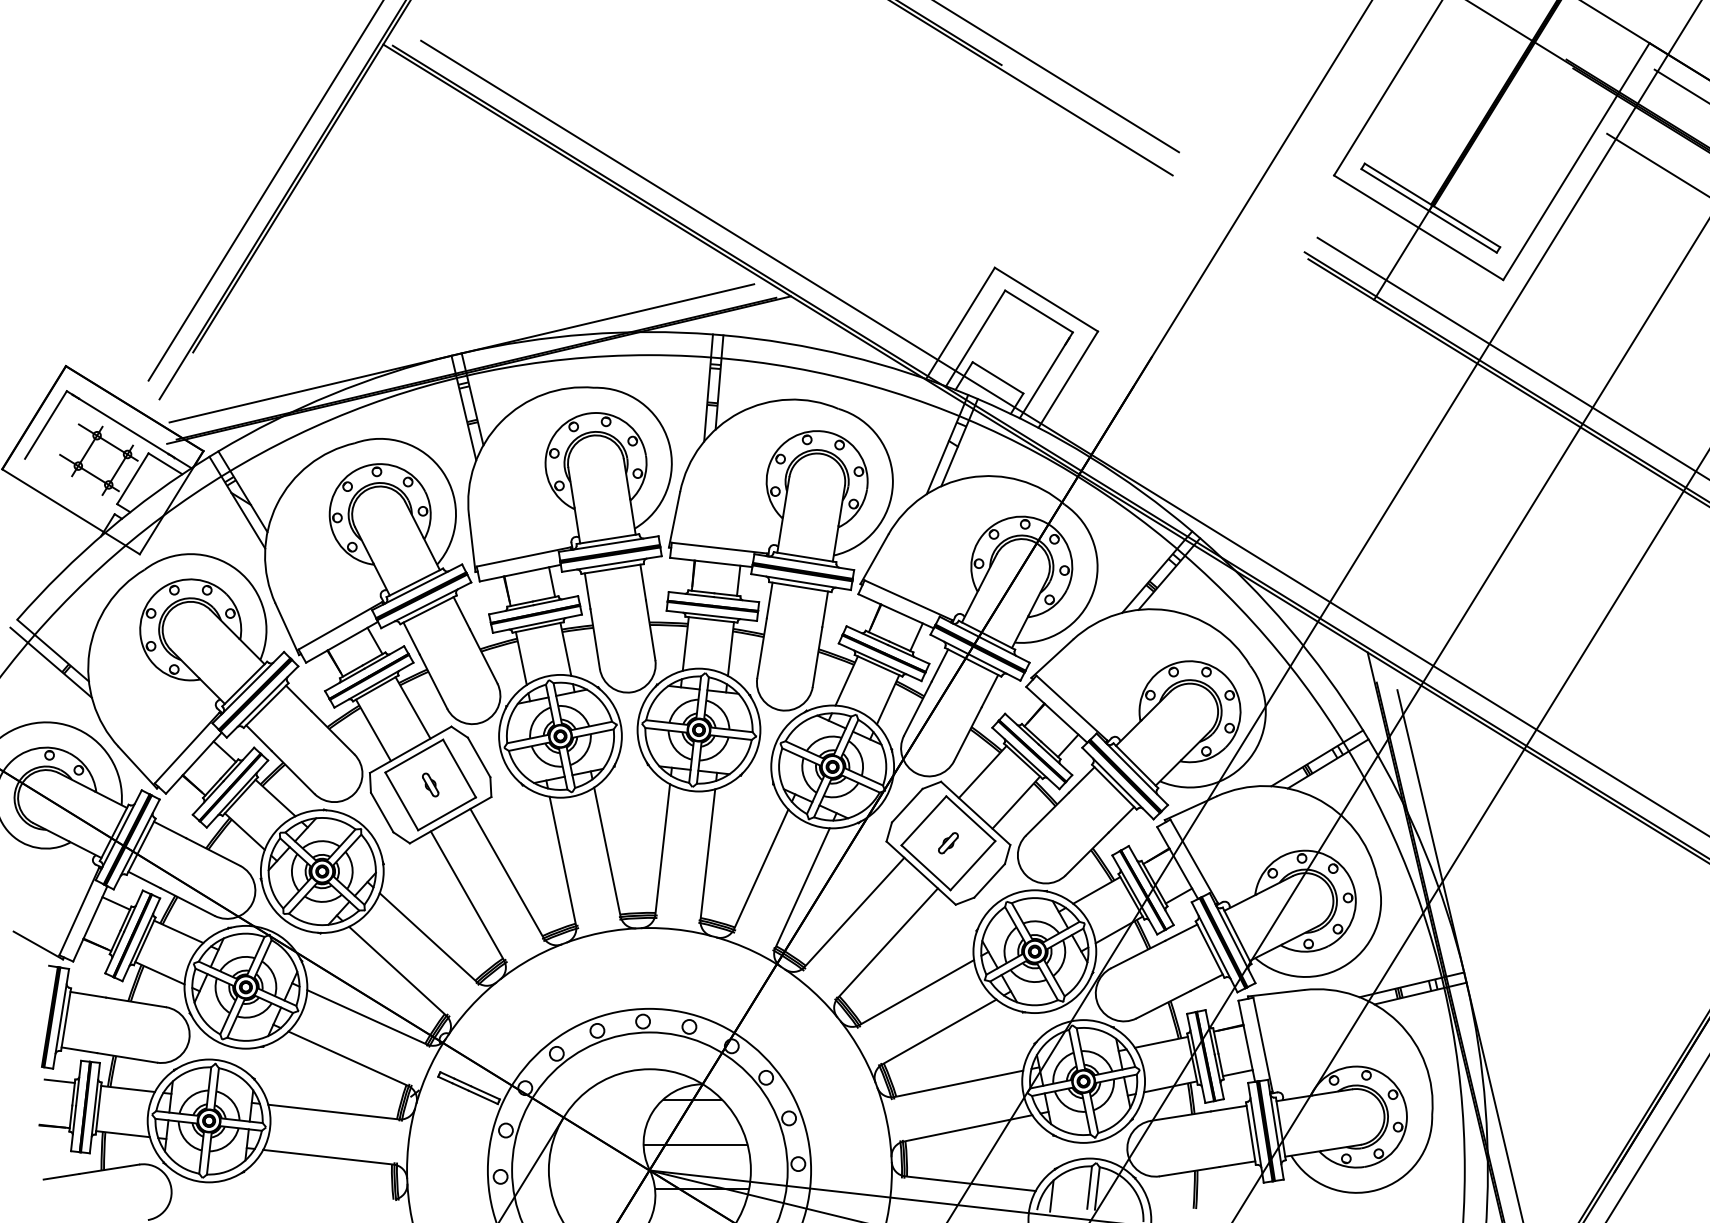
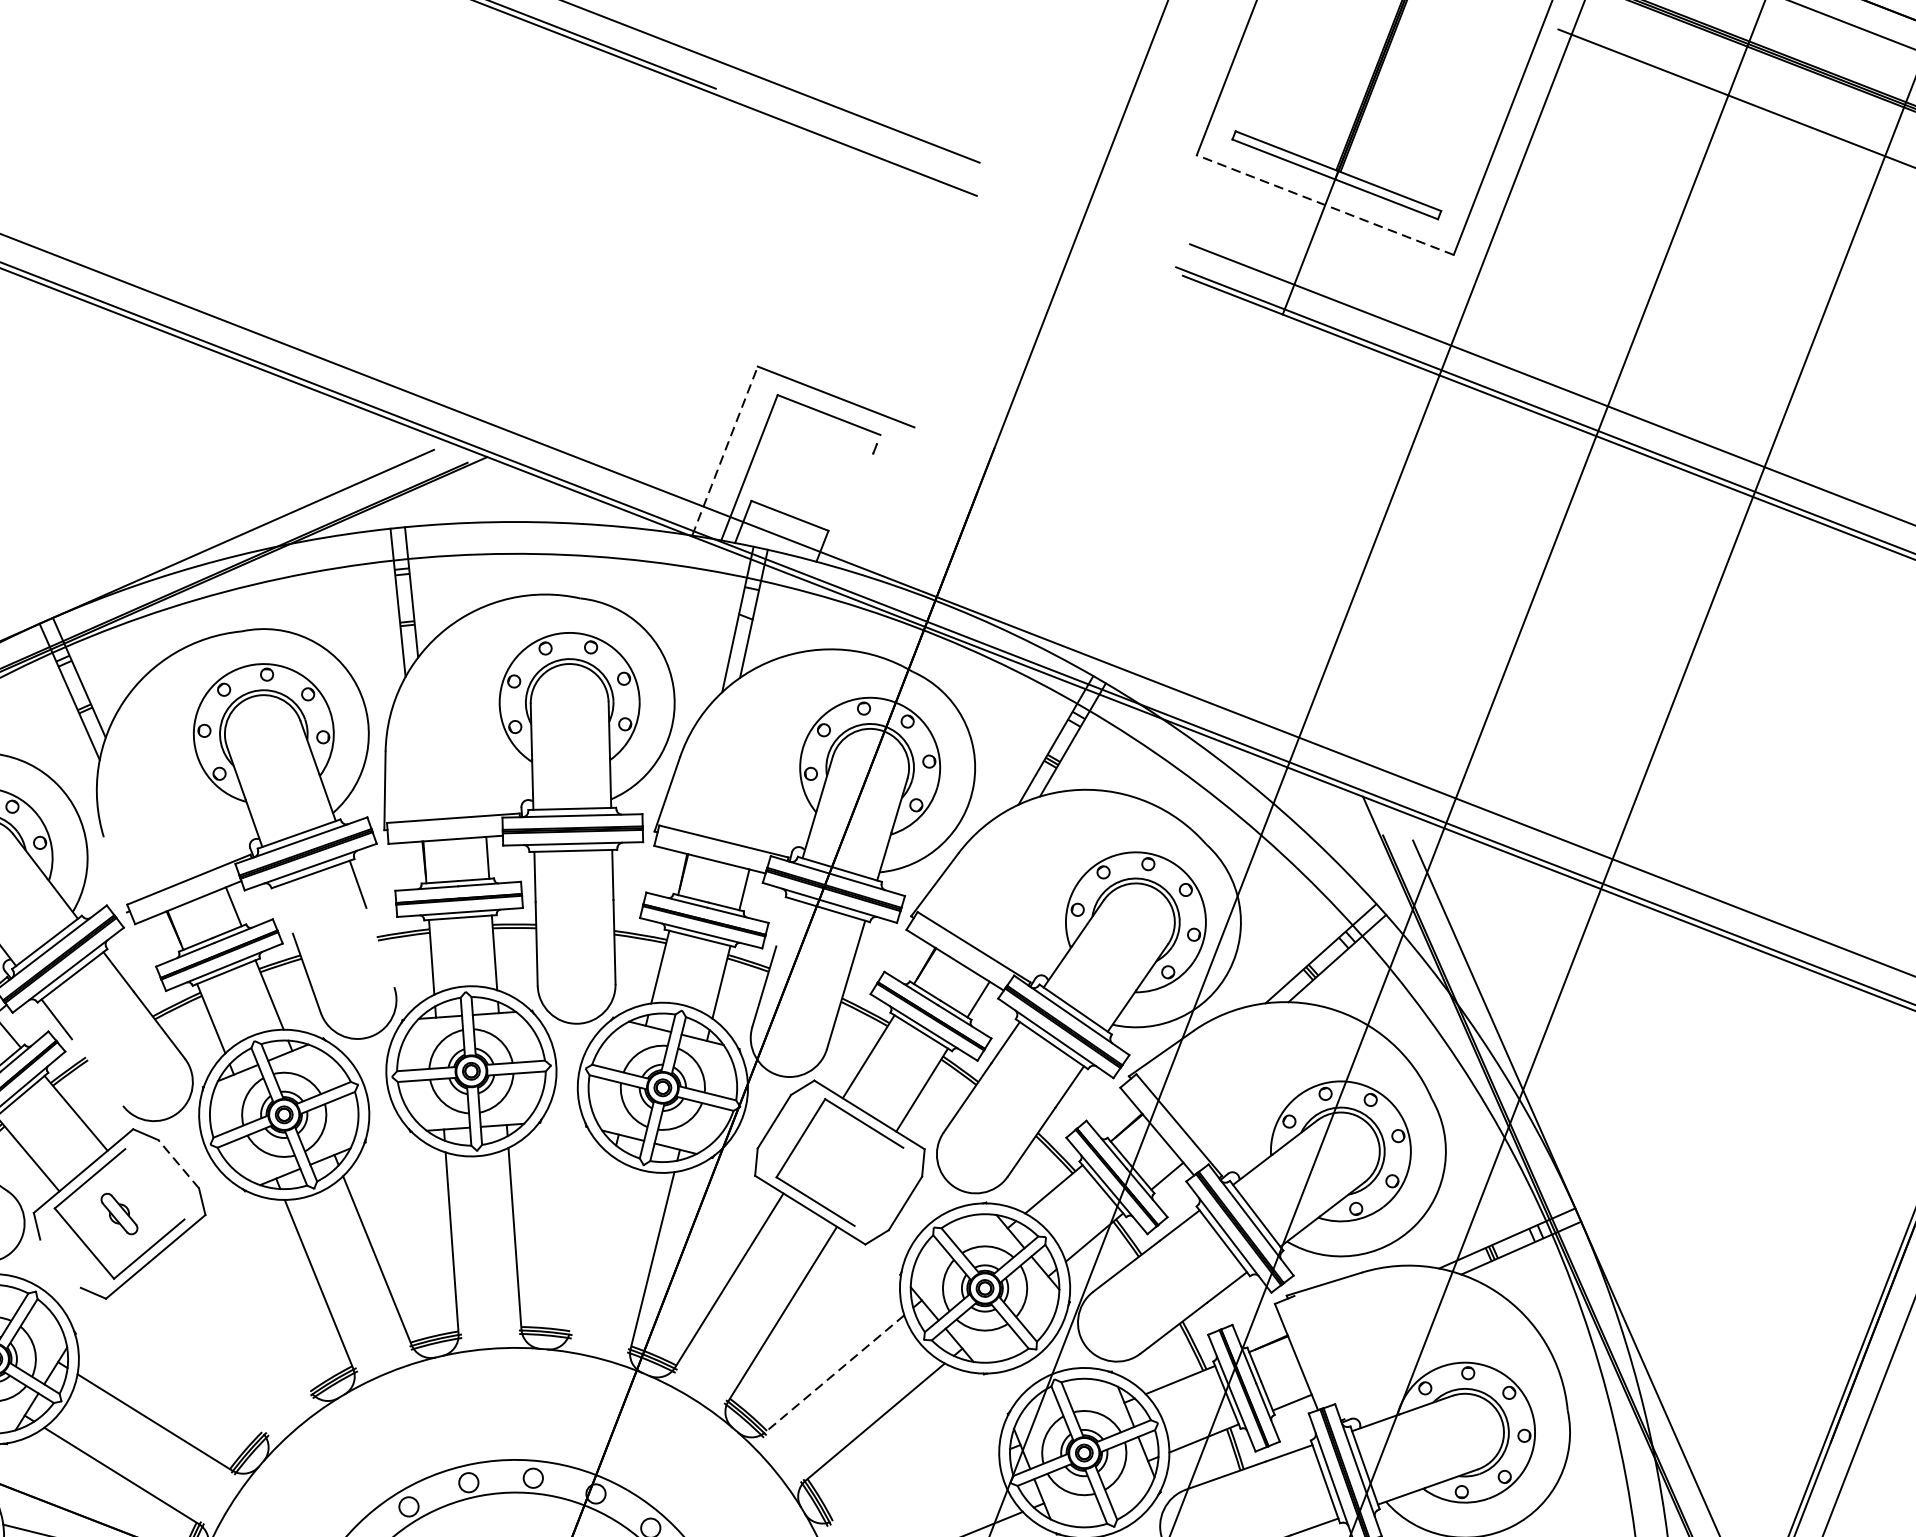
line: (1418, 227) -> (1324, 204), solid -> dashed
line: (960, 322) -> (724, 449), solid -> dashed
line: (1045, 375) -> (854, 500), removed
line: (1067, 379) -> (885, 500), removed
line: (472, 543) -> (115, 874), removed
line: (587, 591) -> (284, 910), removed
line: (650, 630) -> (380, 947), removed
line: (939, 665) -> (782, 922), removed
line: (433, 681) -> (97, 1072), removed
line: (479, 757) -> (179, 1164), solid -> dashed
line: (459, 768) -> (154, 1184), removed
part: (430, 784) -> (119, 1213), size x1.4
line: (381, 812) -> (59, 1263), removed
part: (948, 843) -> (840, 1162), removed
line: (972, 865) -> (878, 1186), removed
line: (761, 869) -> (591, 1245), removed
line: (506, 873) -> (245, 1315), removed
line: (466, 895) -> (196, 1355), removed
line: (916, 992) -> (834, 1374), solid -> dashed
line: (1262, 1044) -> (1318, 1357), removed
line: (958, 1083) -> (914, 1487), removed

